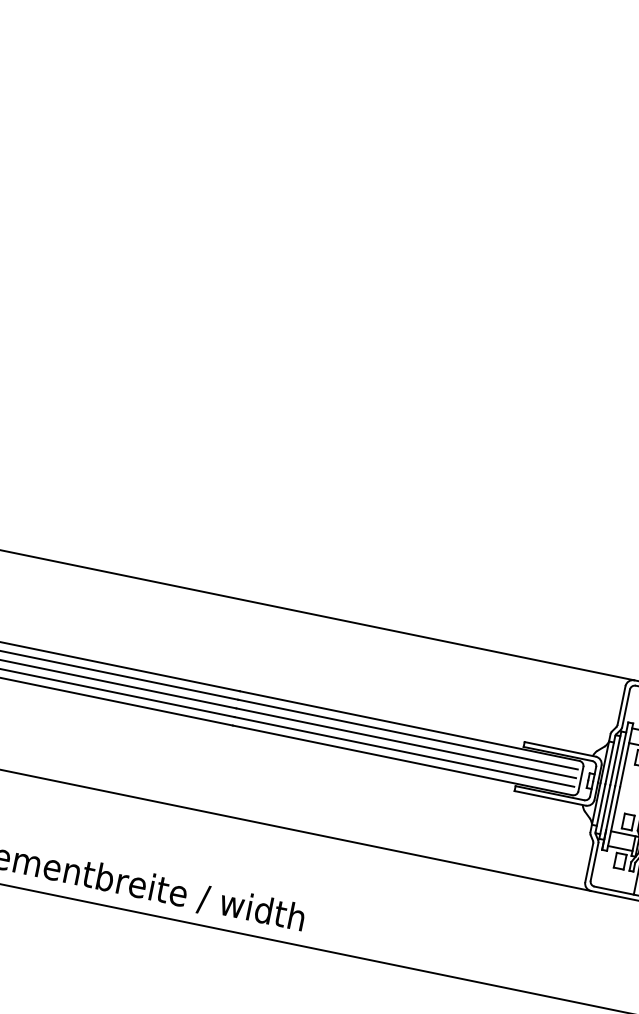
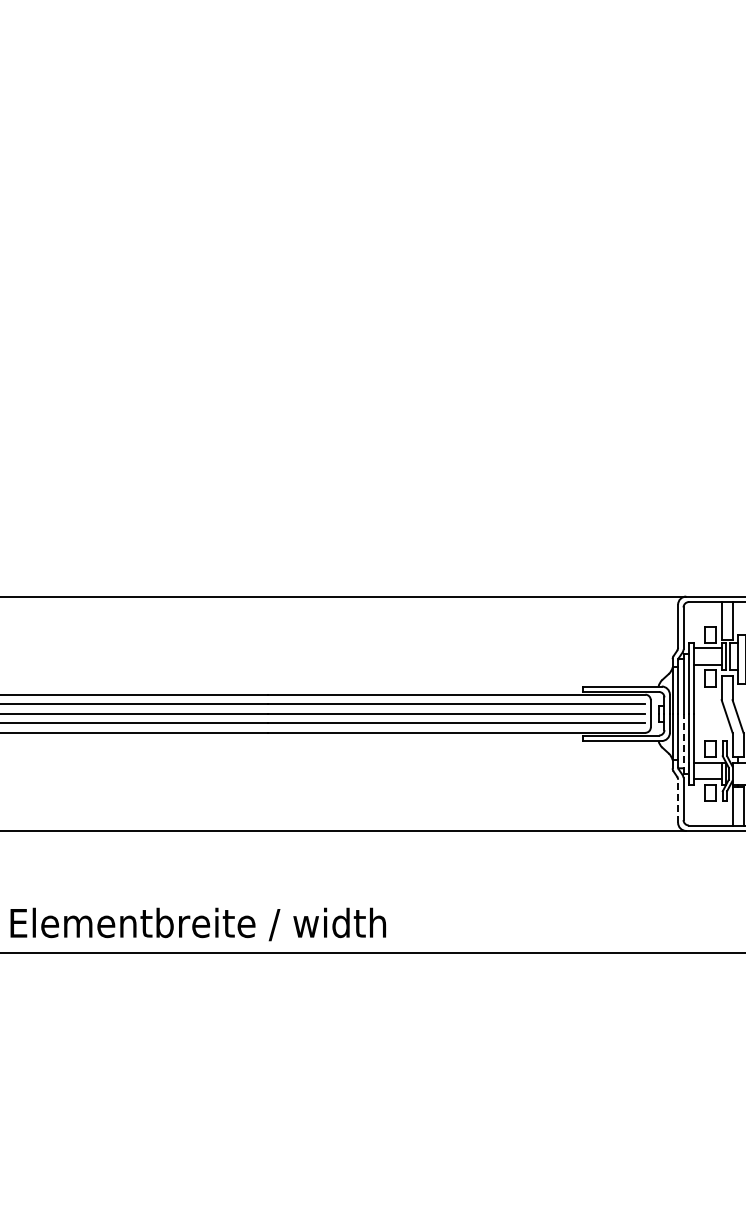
line: (604, 811) -> (683, 743), solid -> dashed
line: (589, 863) -> (678, 801), solid -> dashed

